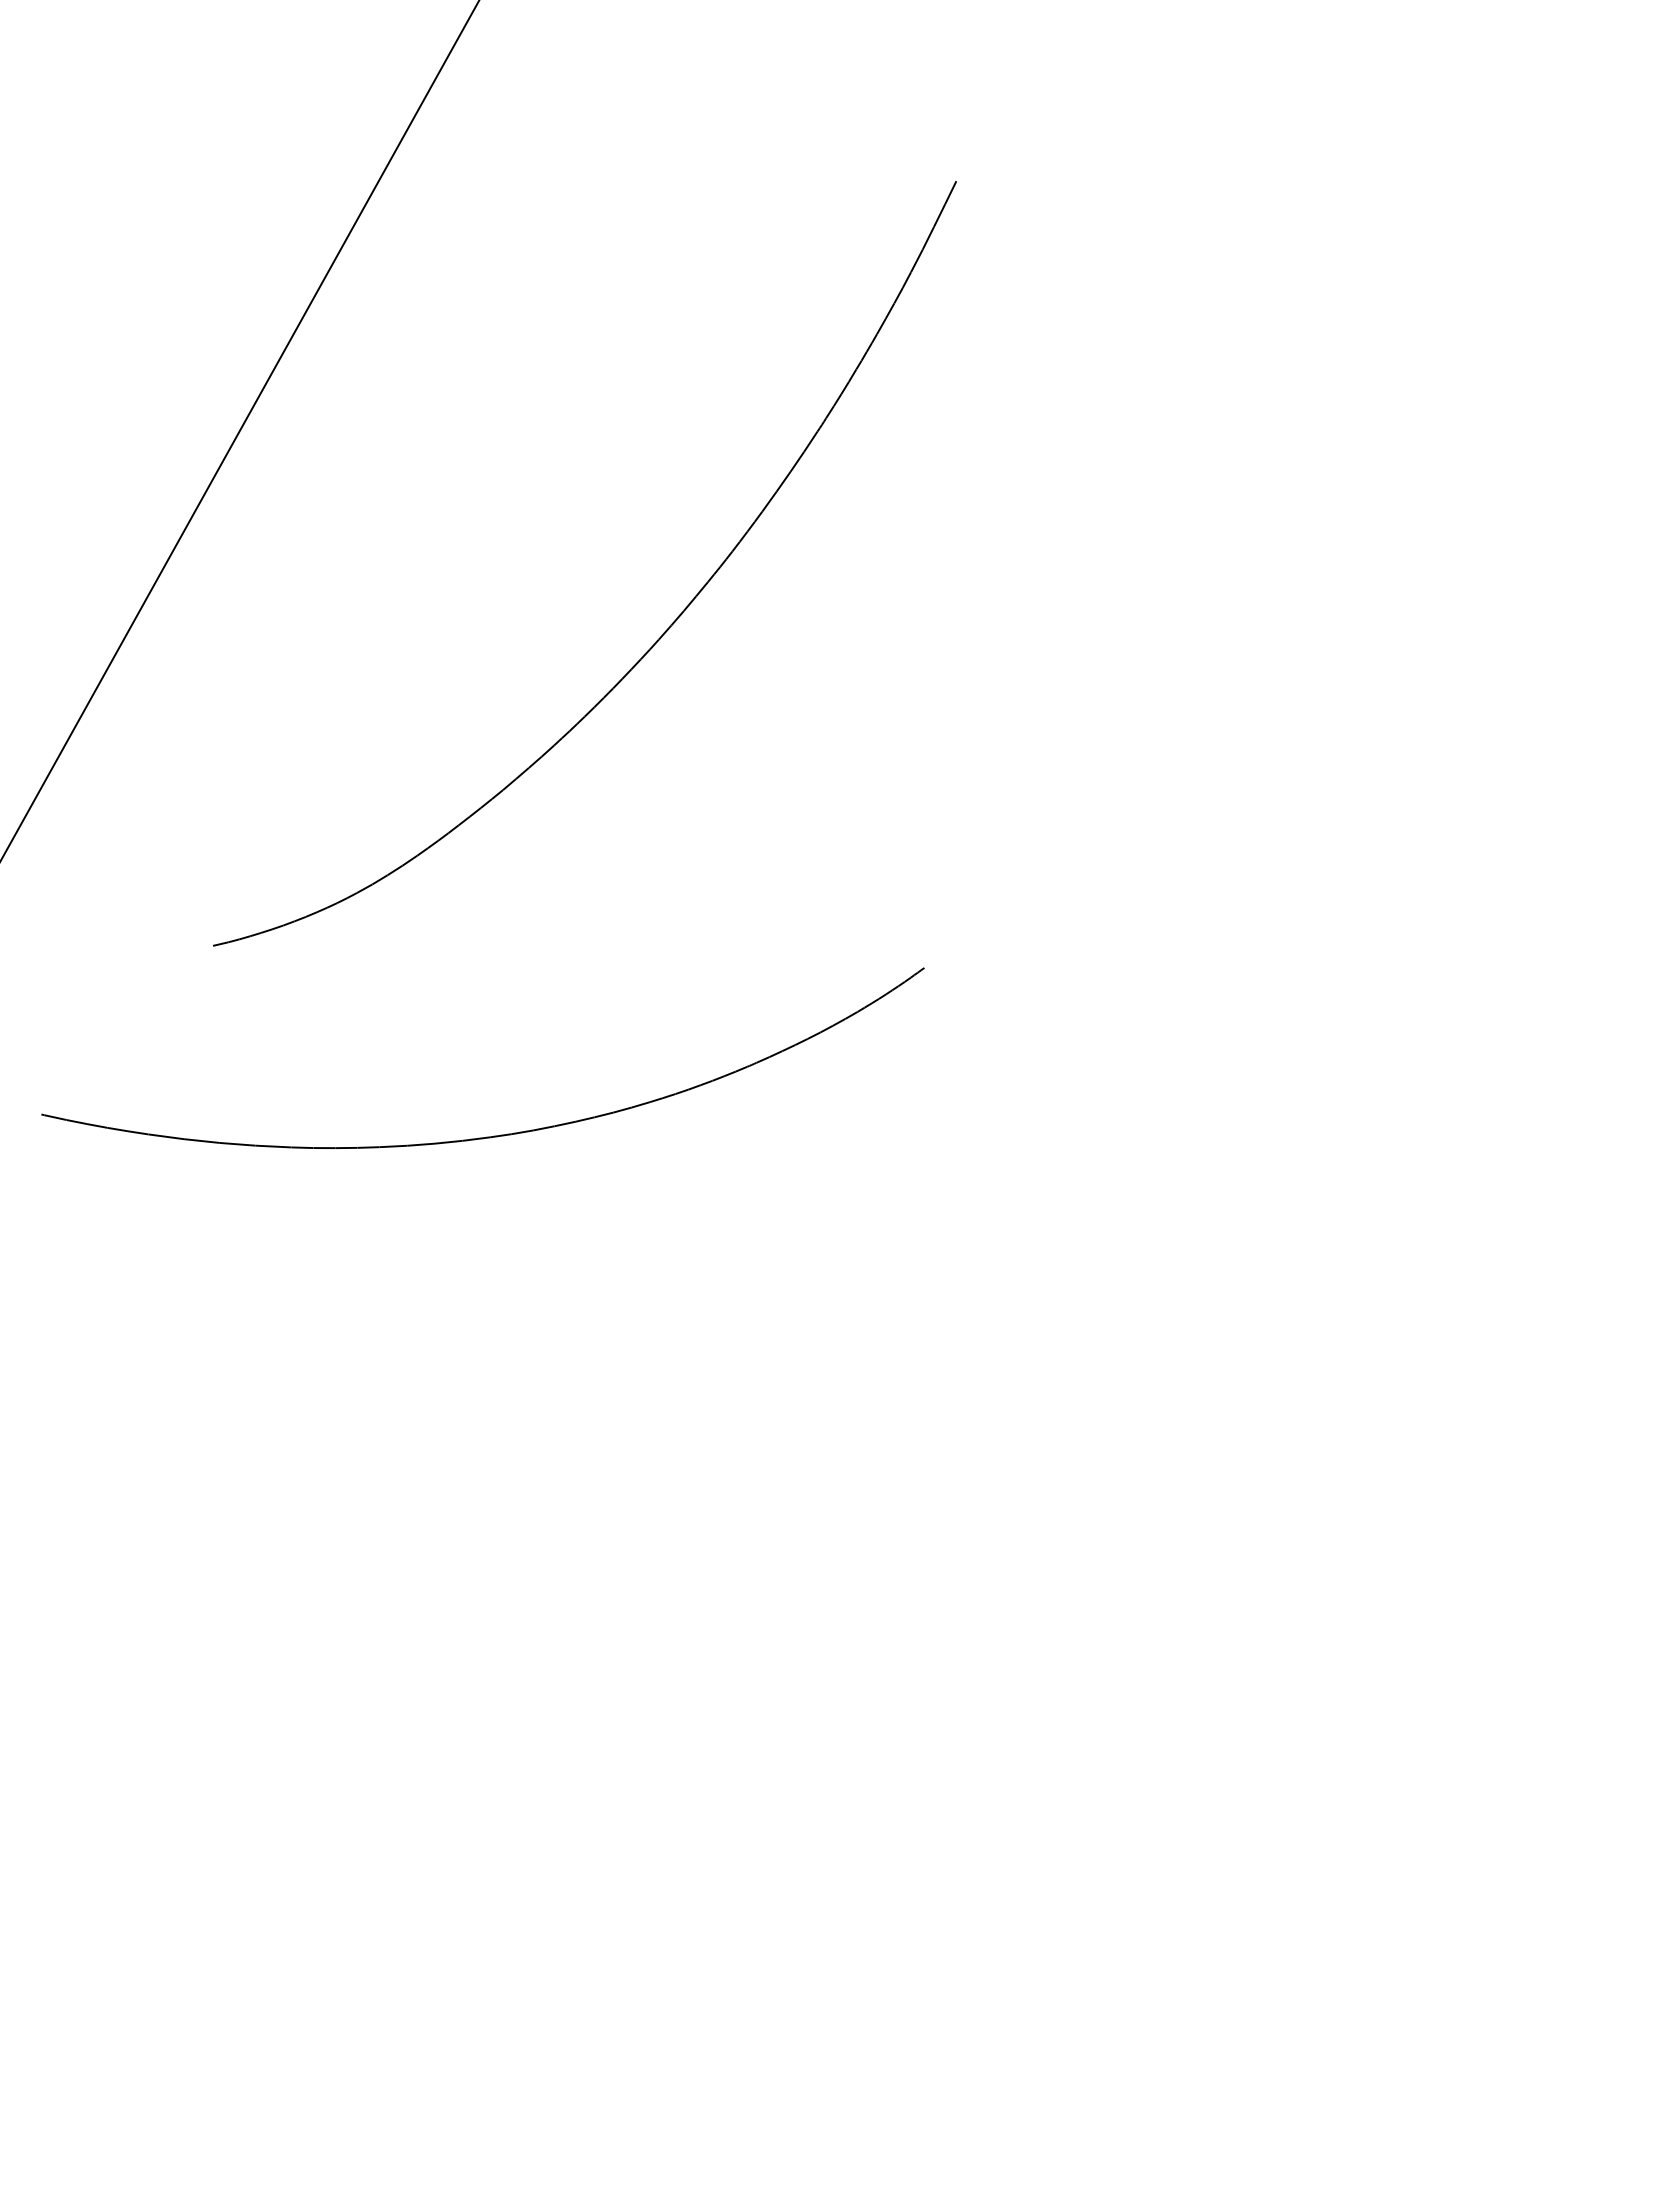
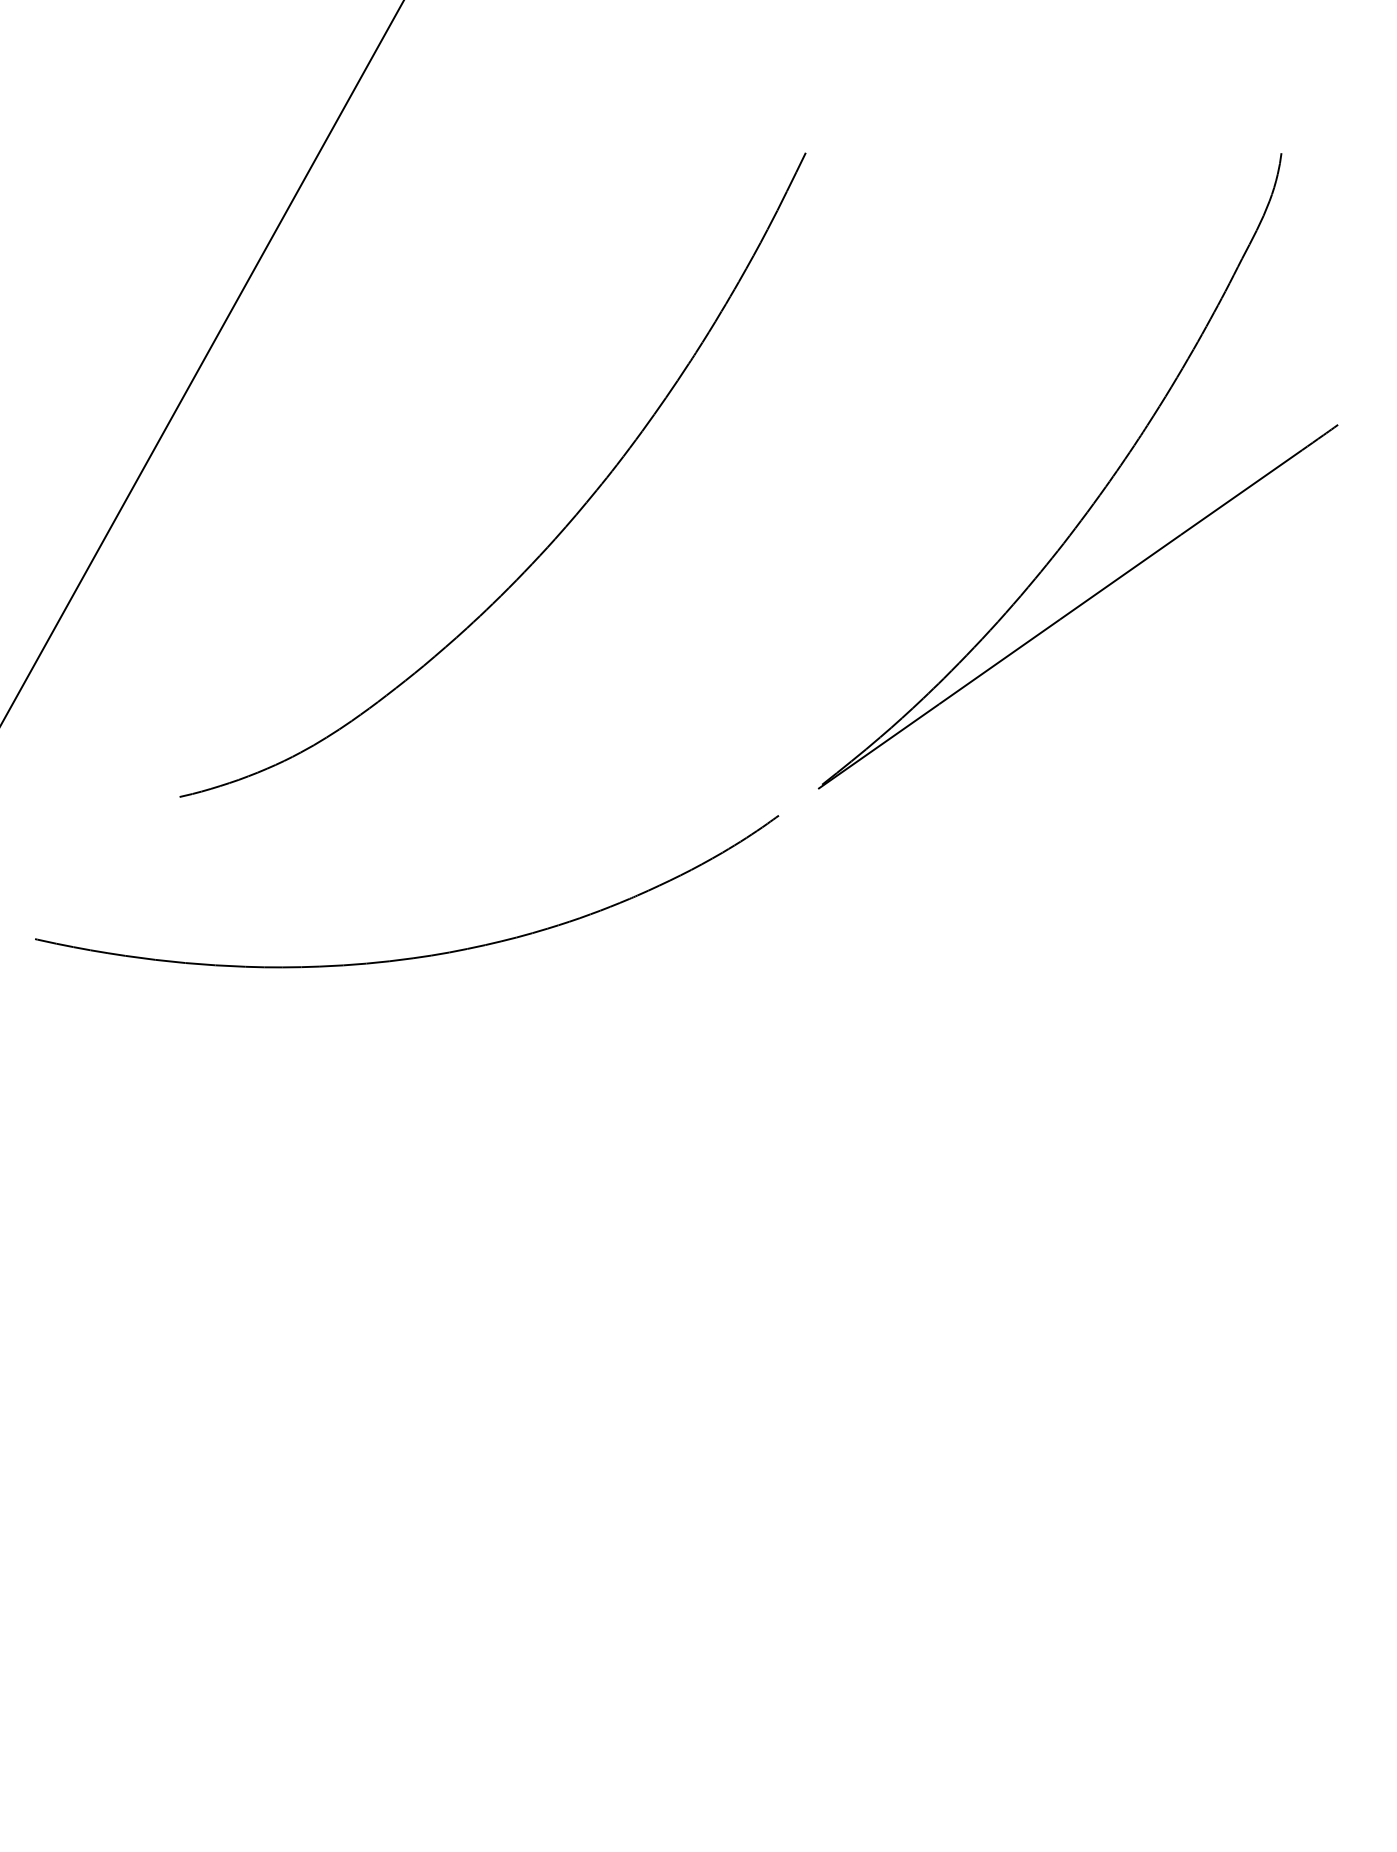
part: (1310, 578) -> (1104, 487), added

